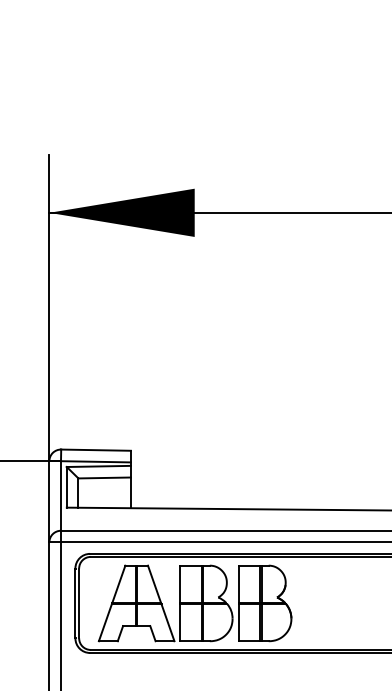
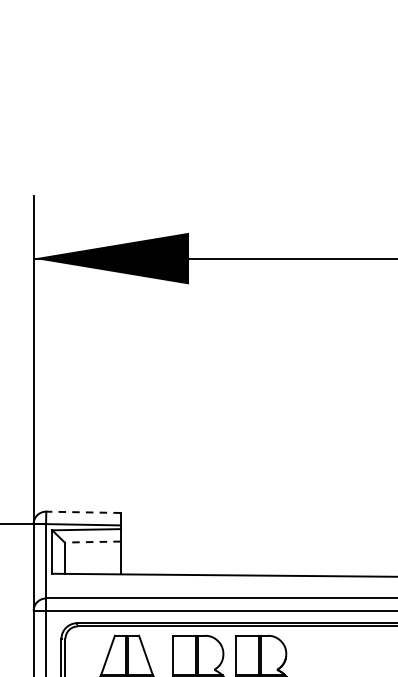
line: (96, 450) -> (84, 512), solid -> dashed
line: (104, 477) -> (92, 541), solid -> dashed

